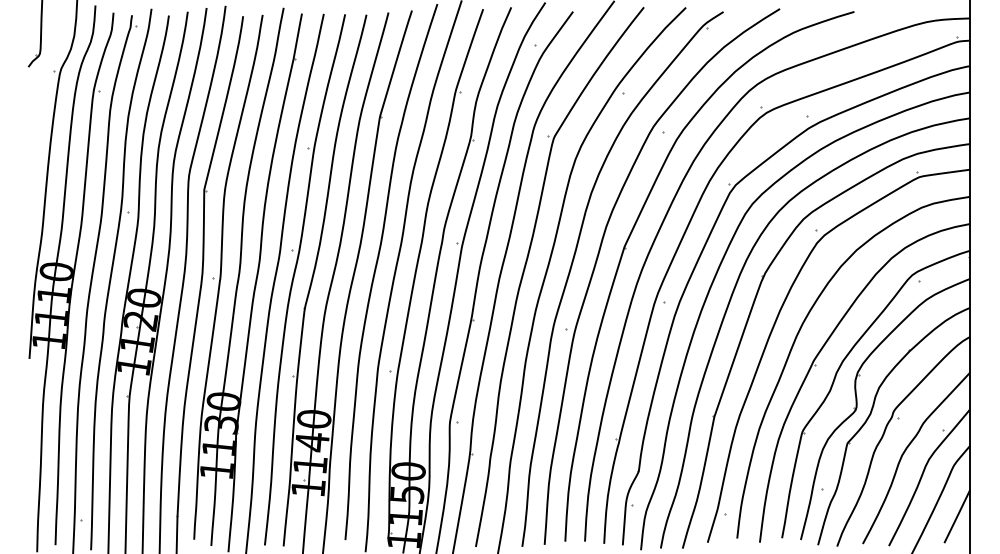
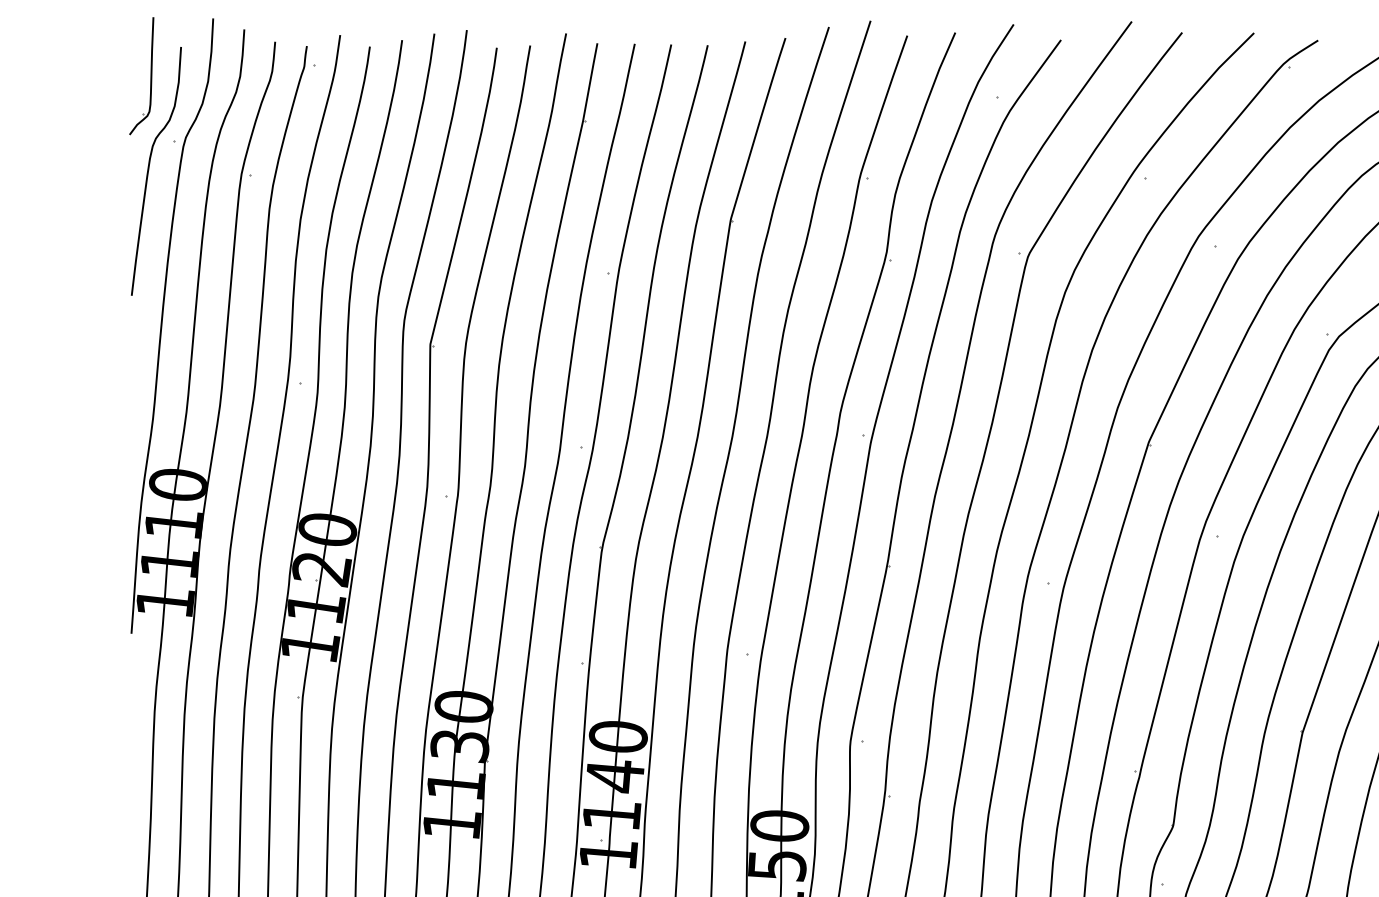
curve: (40, 88) -> (150, 171), added

